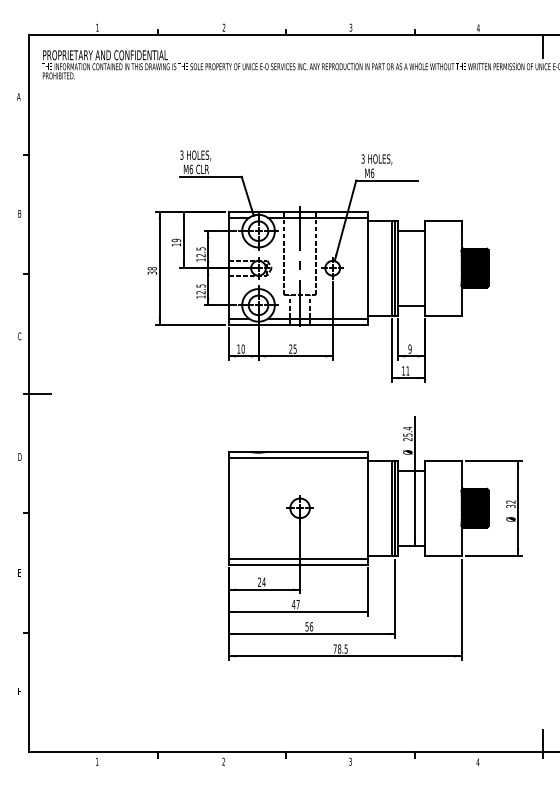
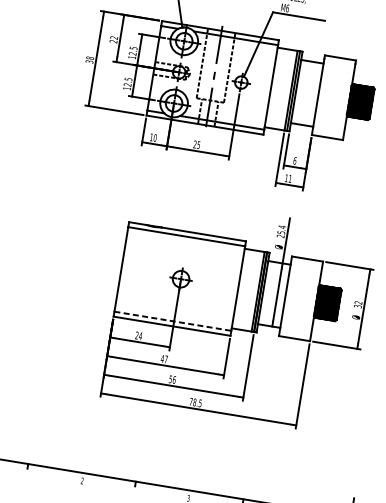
text: (175, 242) -> (113, 39), 19 -> 22
text: (409, 348) -> (294, 160), 9 -> 6
line: (298, 558) -> (172, 320), solid -> dashed

